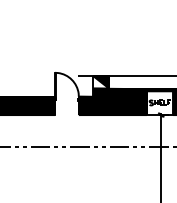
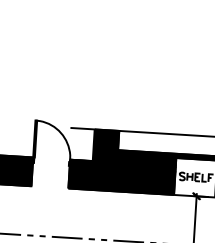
fill: (101, 82) -> (106, 139), added

